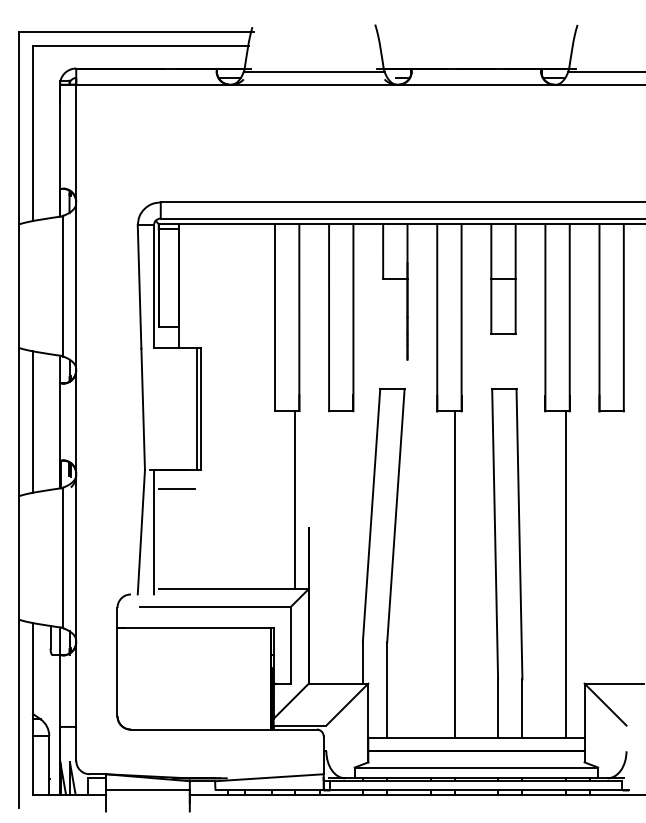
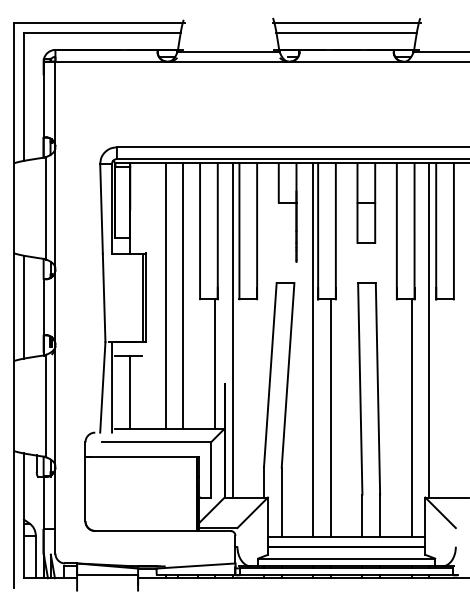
line: (476, 32) -> (346, 23), added
line: (476, 45) -> (346, 33), added
line: (227, 406) -> (165, 295), added
line: (252, 406) -> (183, 295), added
line: (319, 454) -> (232, 330), added
line: (590, 454) -> (429, 330), added
line: (430, 480) -> (313, 349), added
line: (179, 537) -> (130, 391), added

